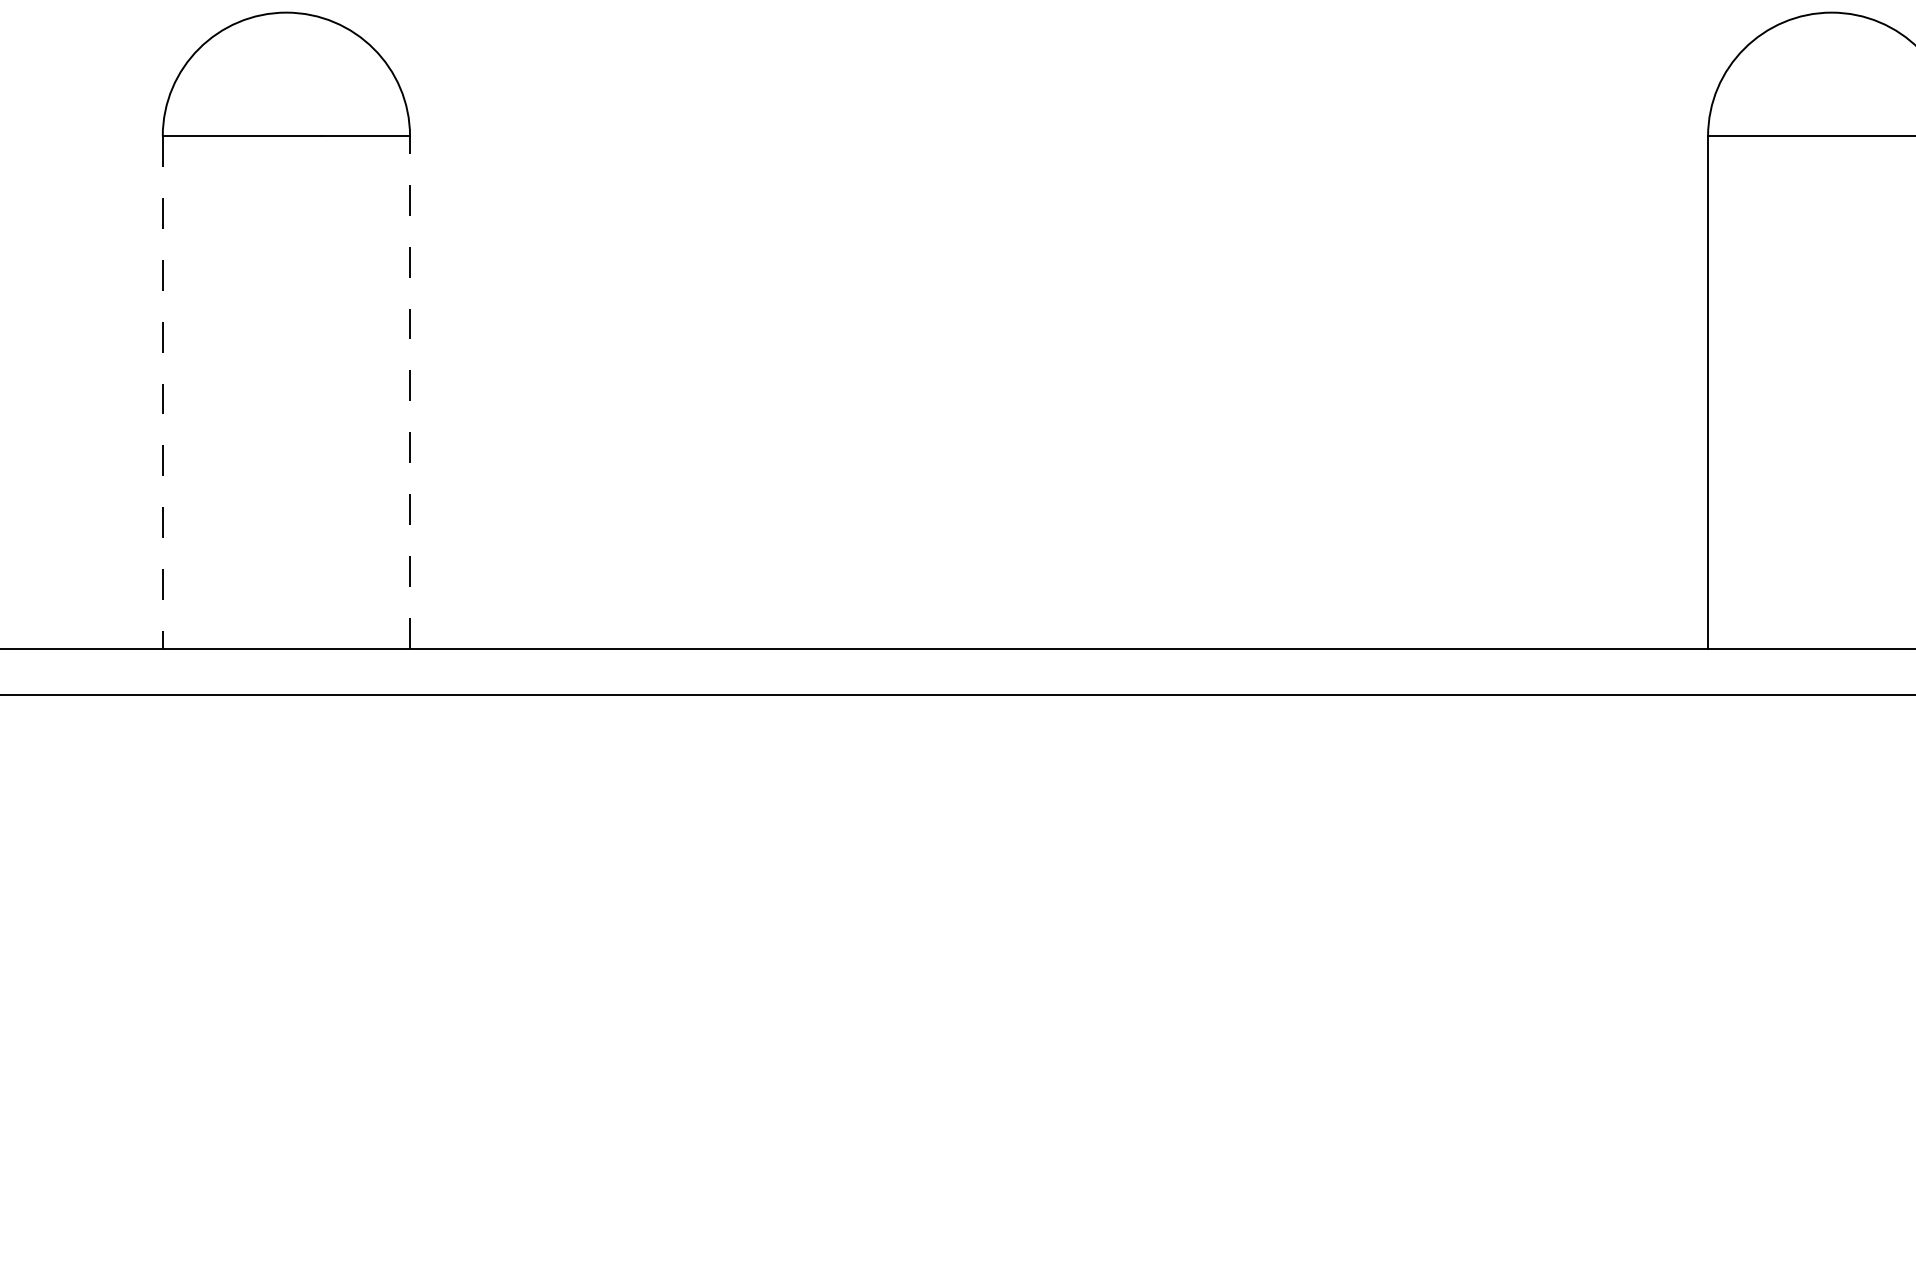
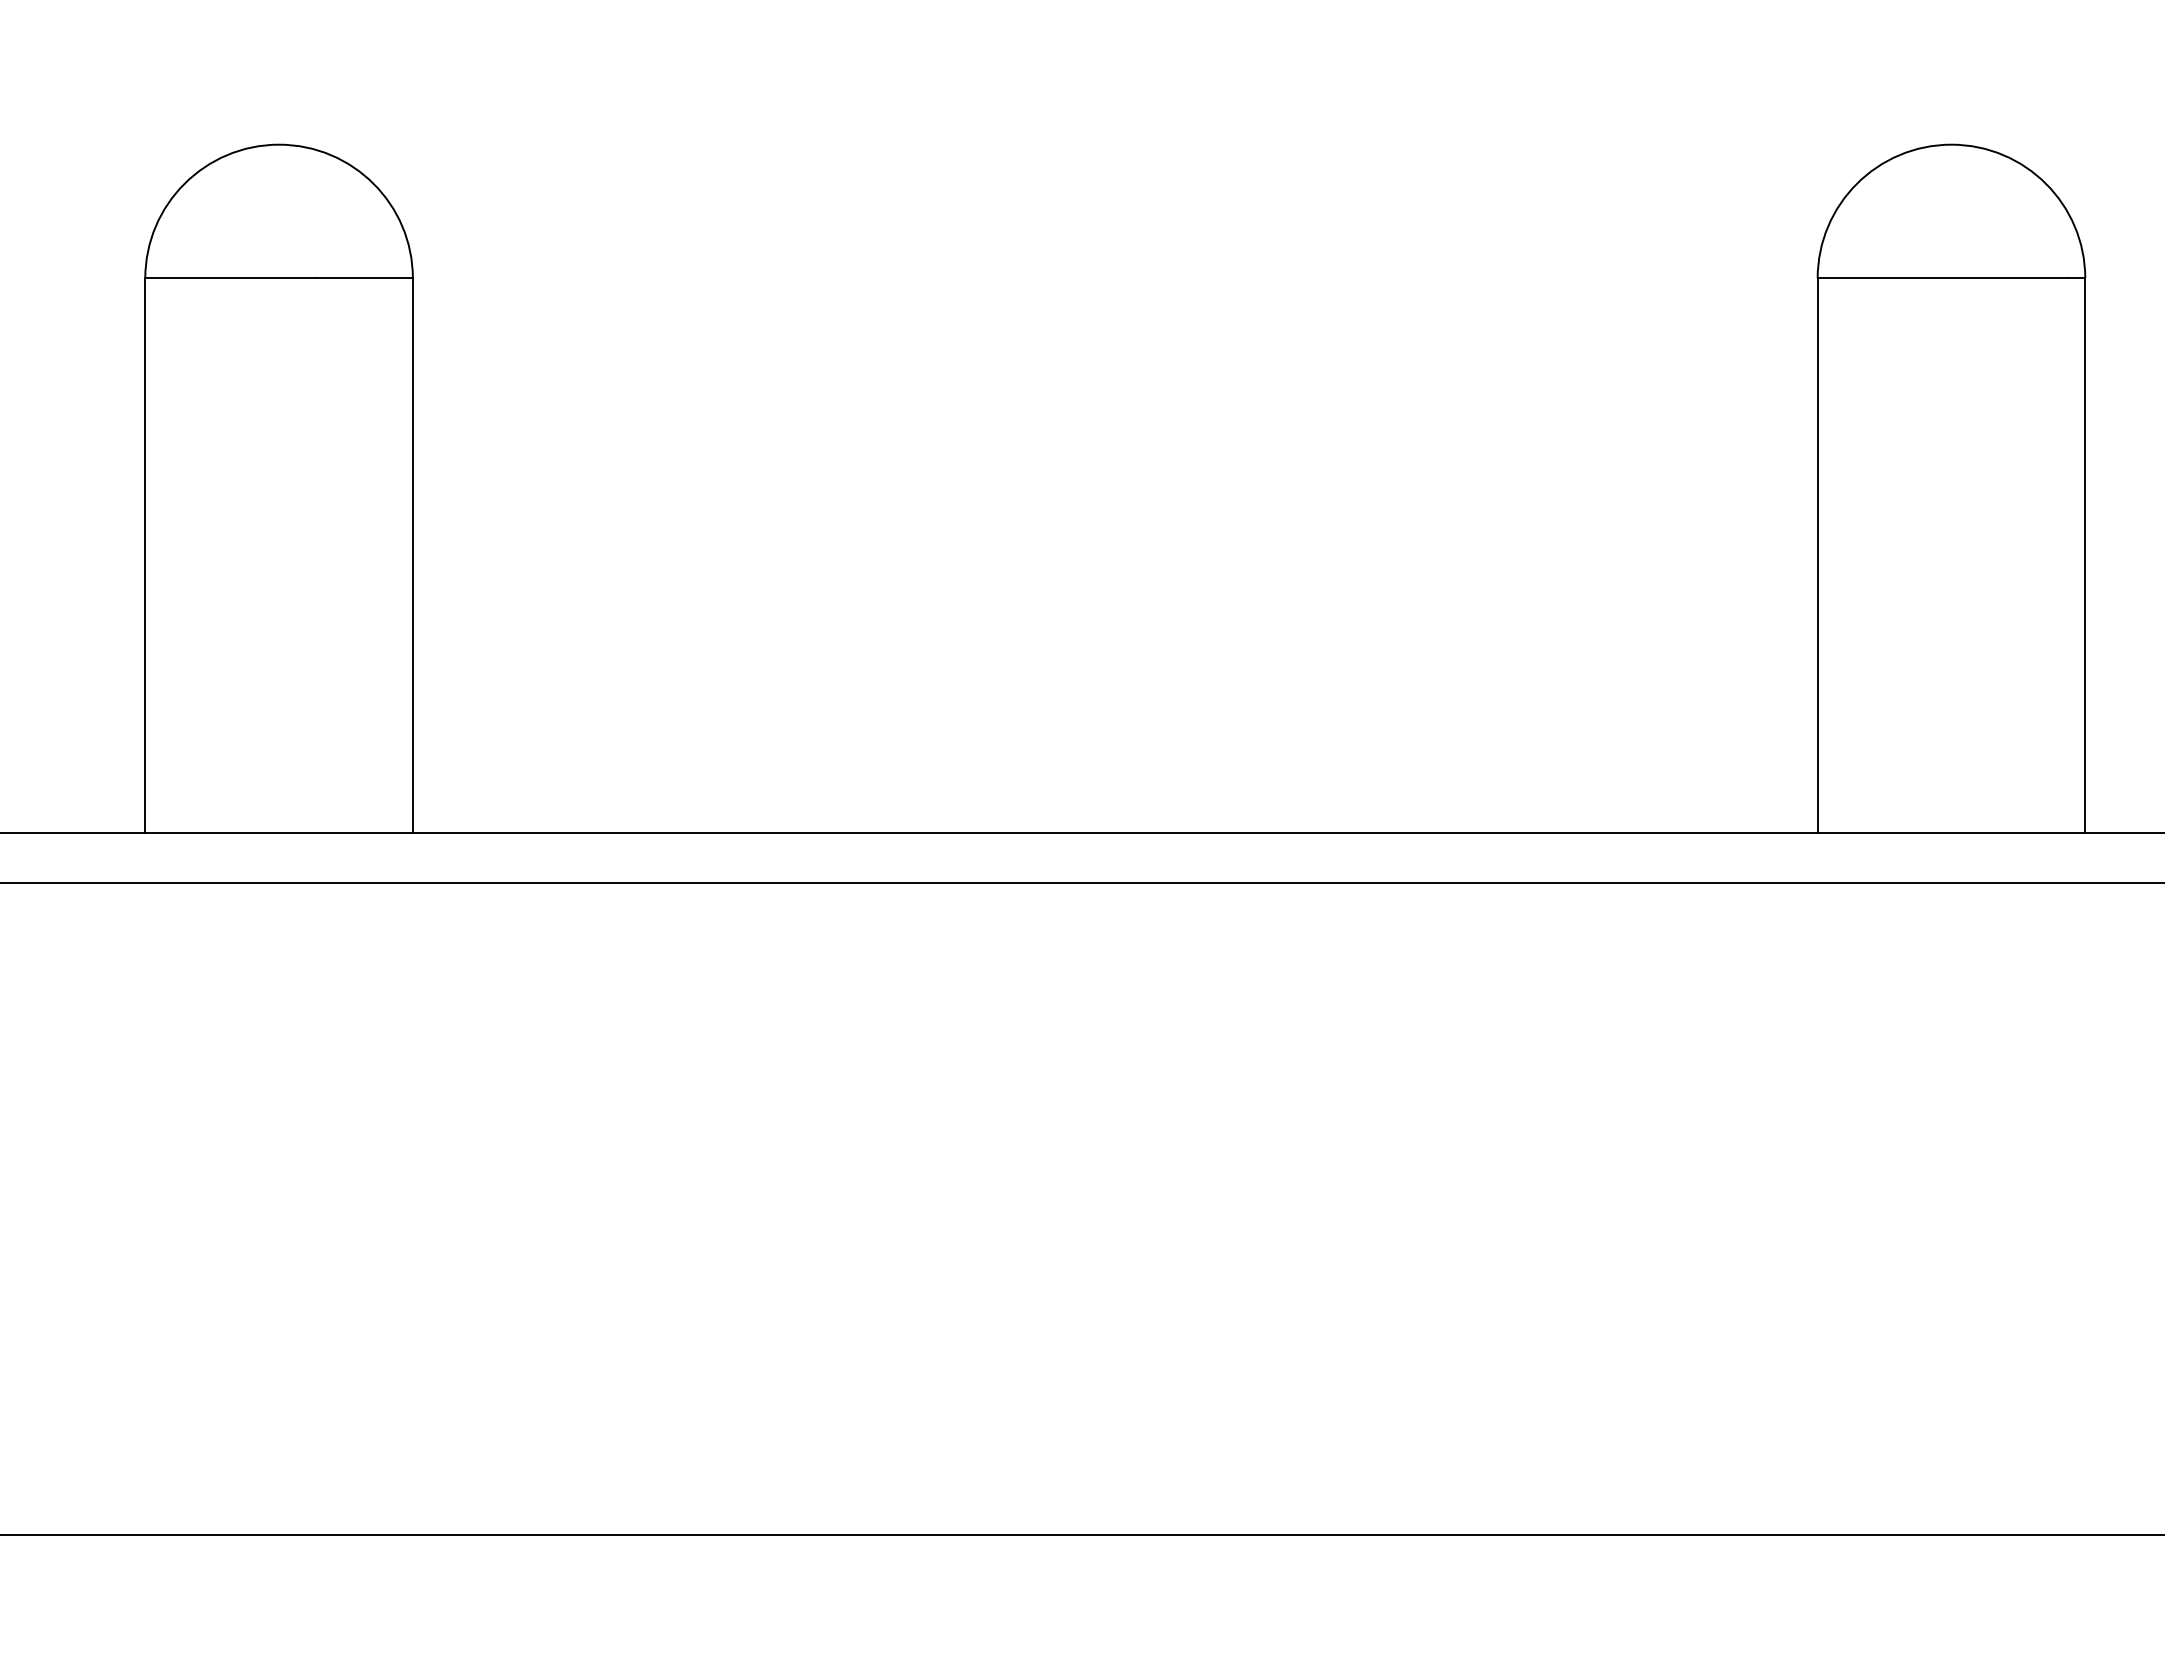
line: (409, 392) -> (412, 555), dashed -> solid
line: (162, 393) -> (145, 556), dashed -> solid

